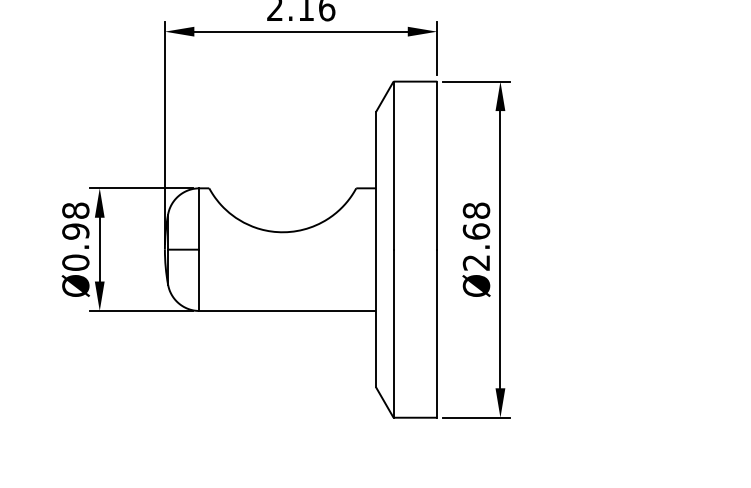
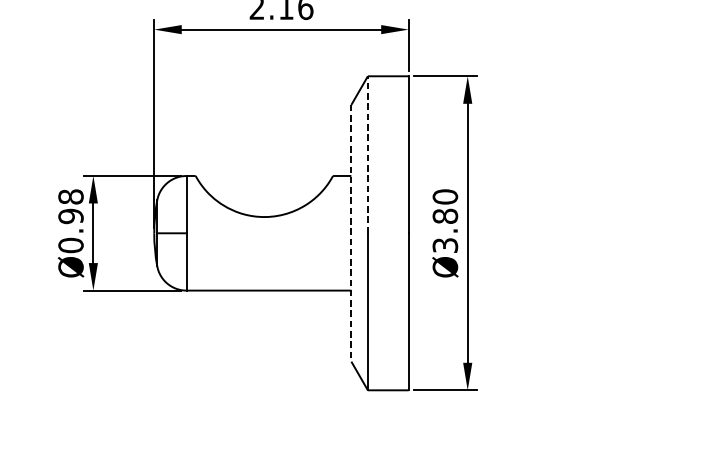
line: (393, 165) -> (367, 154), solid -> dashed
text: (476, 236) -> (445, 220), Ø2.68 -> Ø3.80
line: (375, 250) -> (351, 234), solid -> dashed

